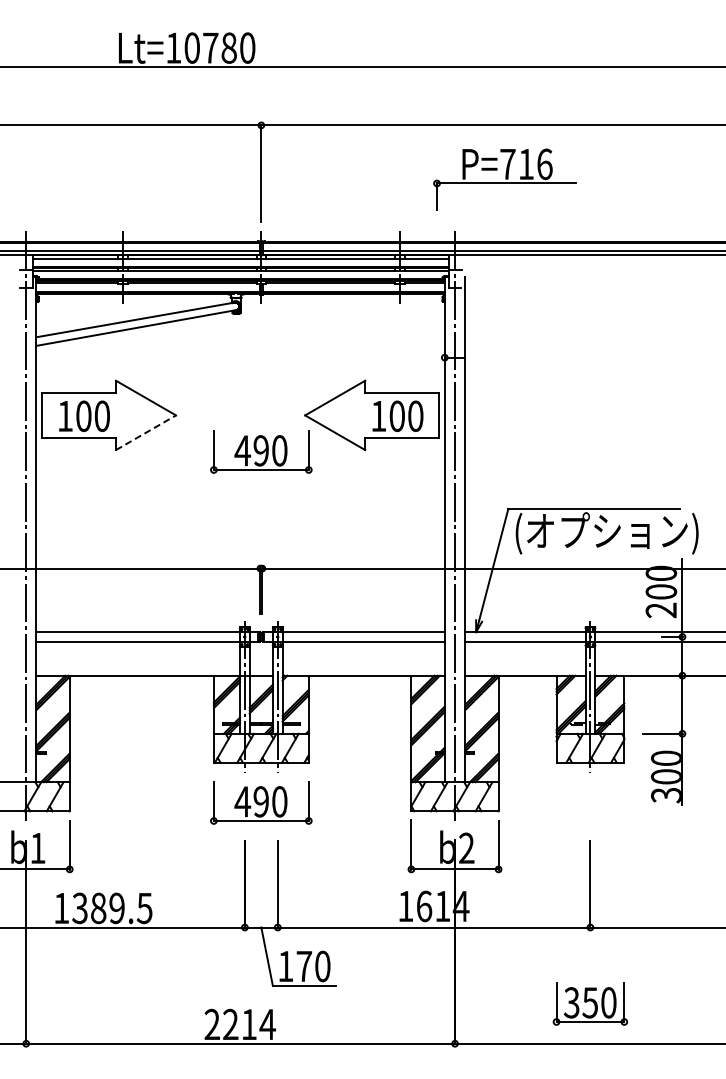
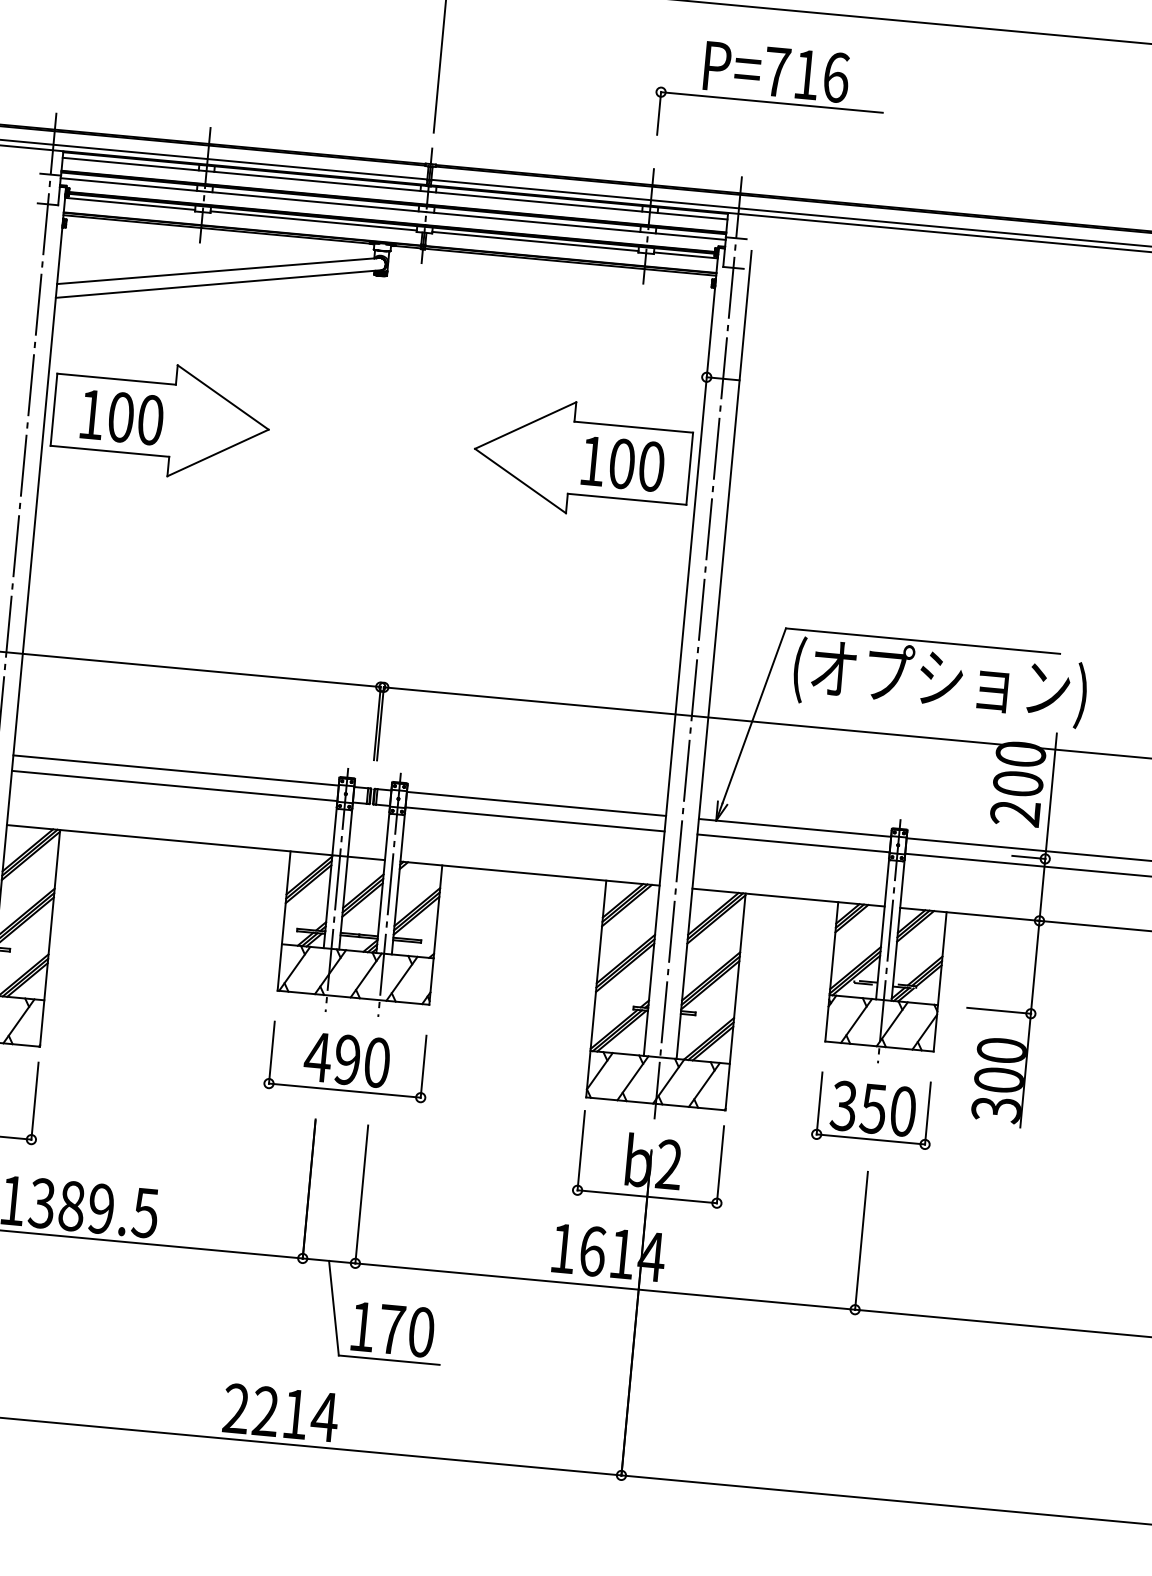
part: (504, 179) -> (769, 95), moved
line: (146, 432) -> (218, 452), dashed -> solid
part: (261, 451) -> (399, 500), removed
part: (590, 1003) -> (873, 1109), moved

